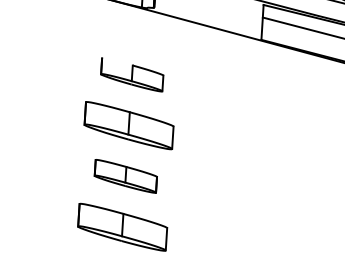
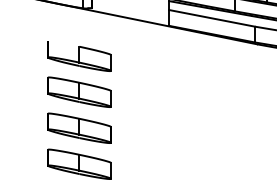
part: (132, 75) -> (79, 56), size x1.43
part: (125, 175) -> (79, 127), size x1.43

